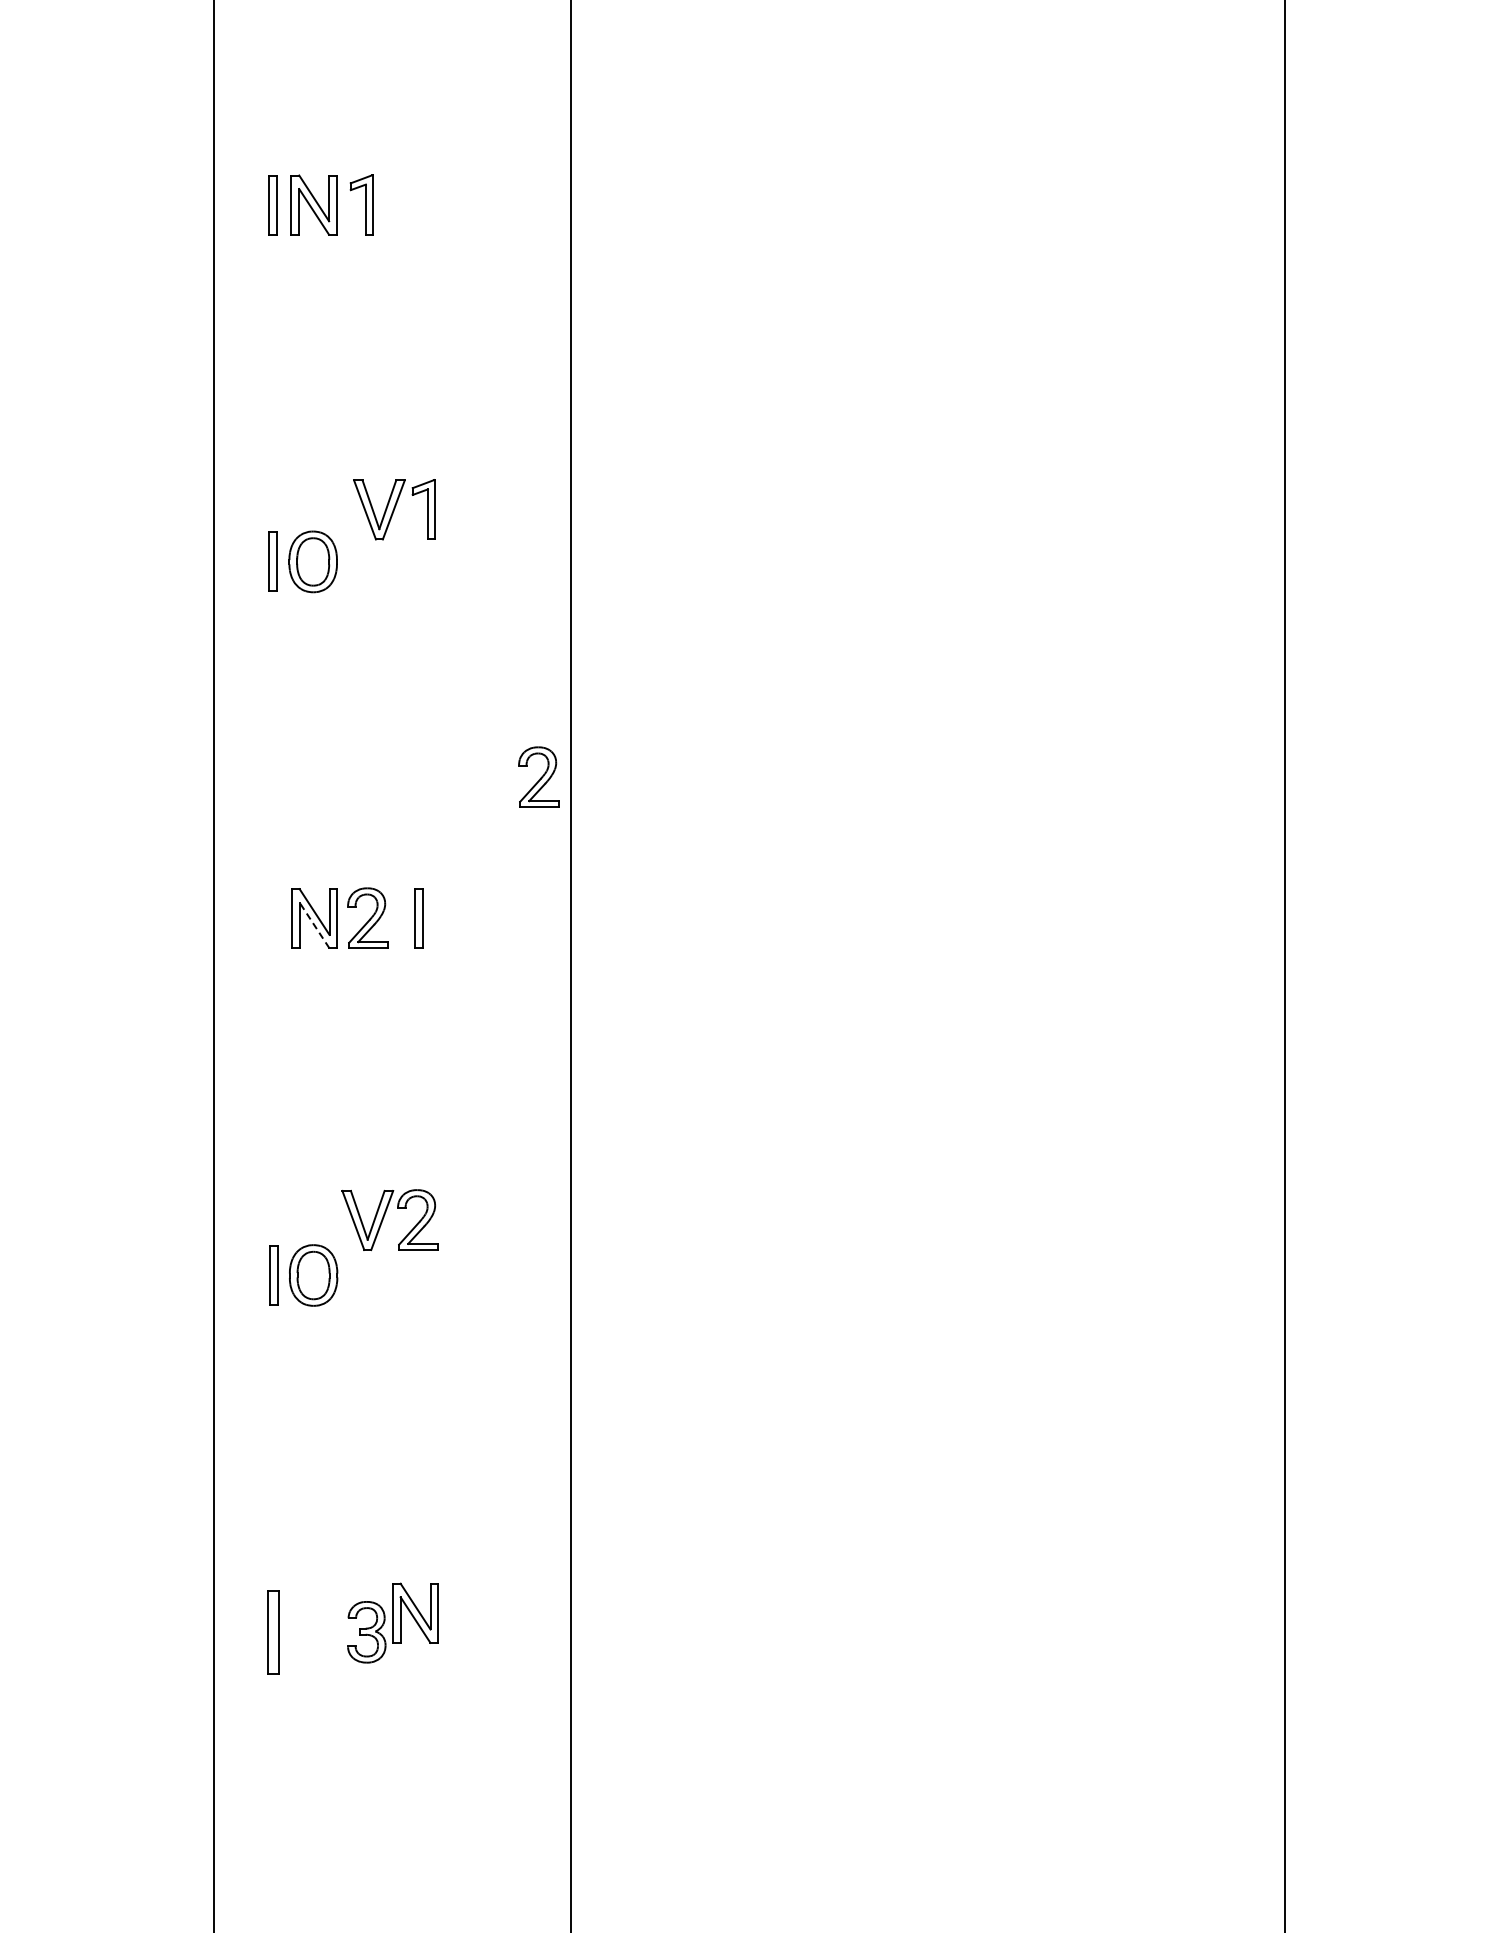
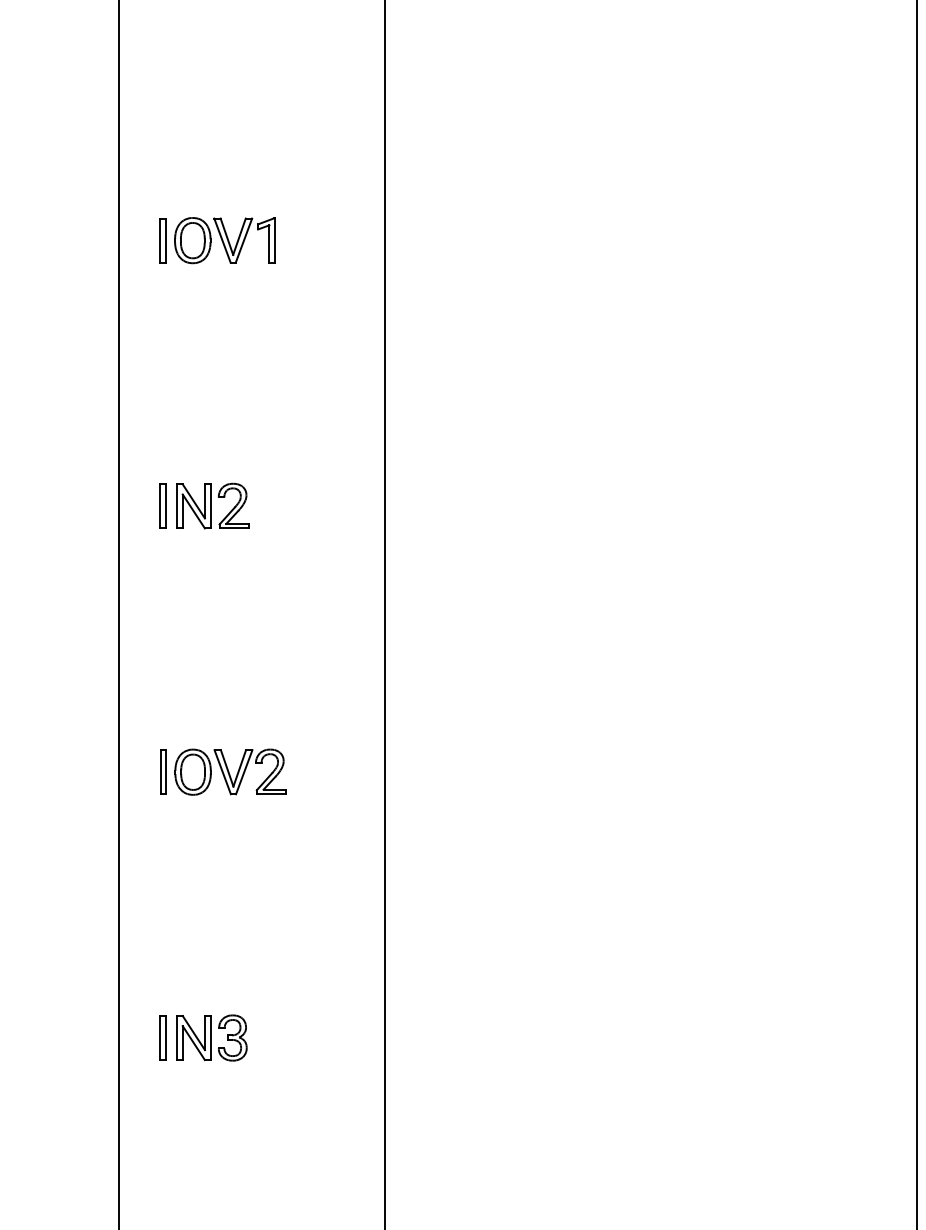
part: (394, 509) -> (244, 240), moved
part: (538, 776) -> (360, 400), removed
part: (418, 918) -> (163, 506), moved
line: (314, 925) -> (193, 511), dashed -> solid
part: (389, 1220) -> (249, 772), moved
part: (415, 1612) -> (193, 1037), moved
part: (273, 1632) -> (163, 1038), size x0.71

